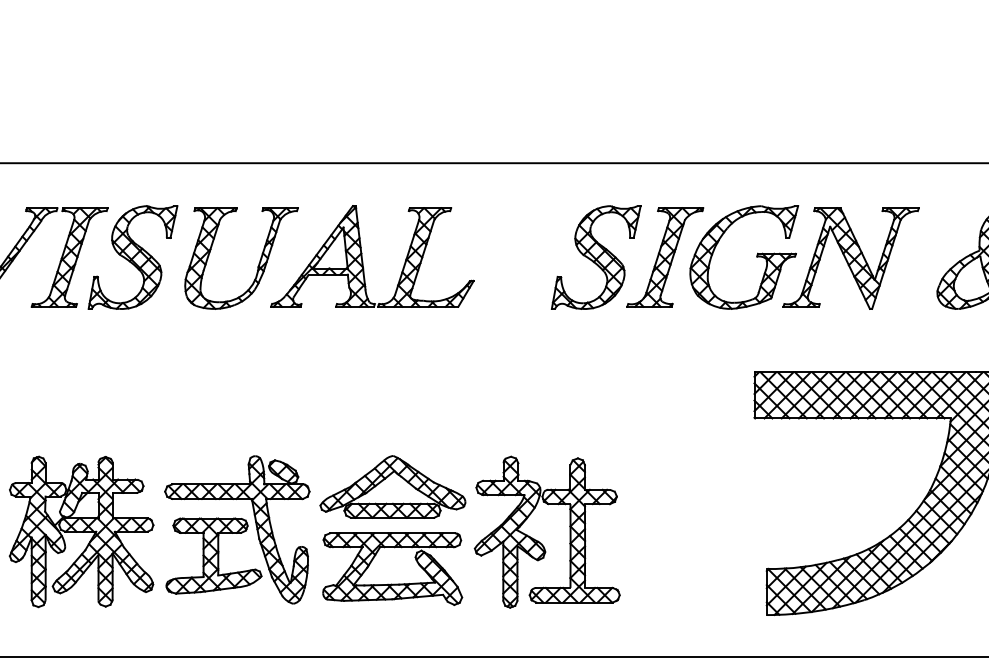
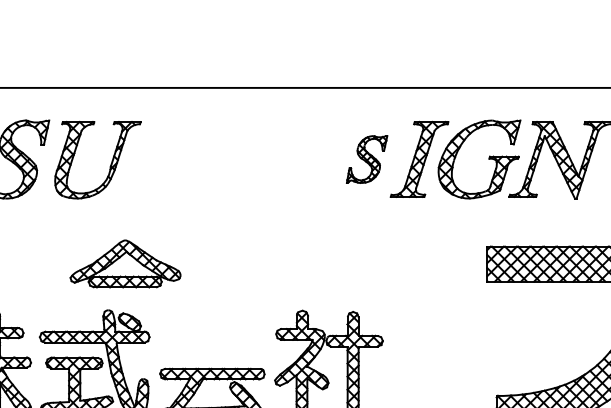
part: (362, 256) -> (189, 158), removed
part: (595, 257) -> (366, 159), size x0.6
part: (392, 486) -> (125, 263), moved

